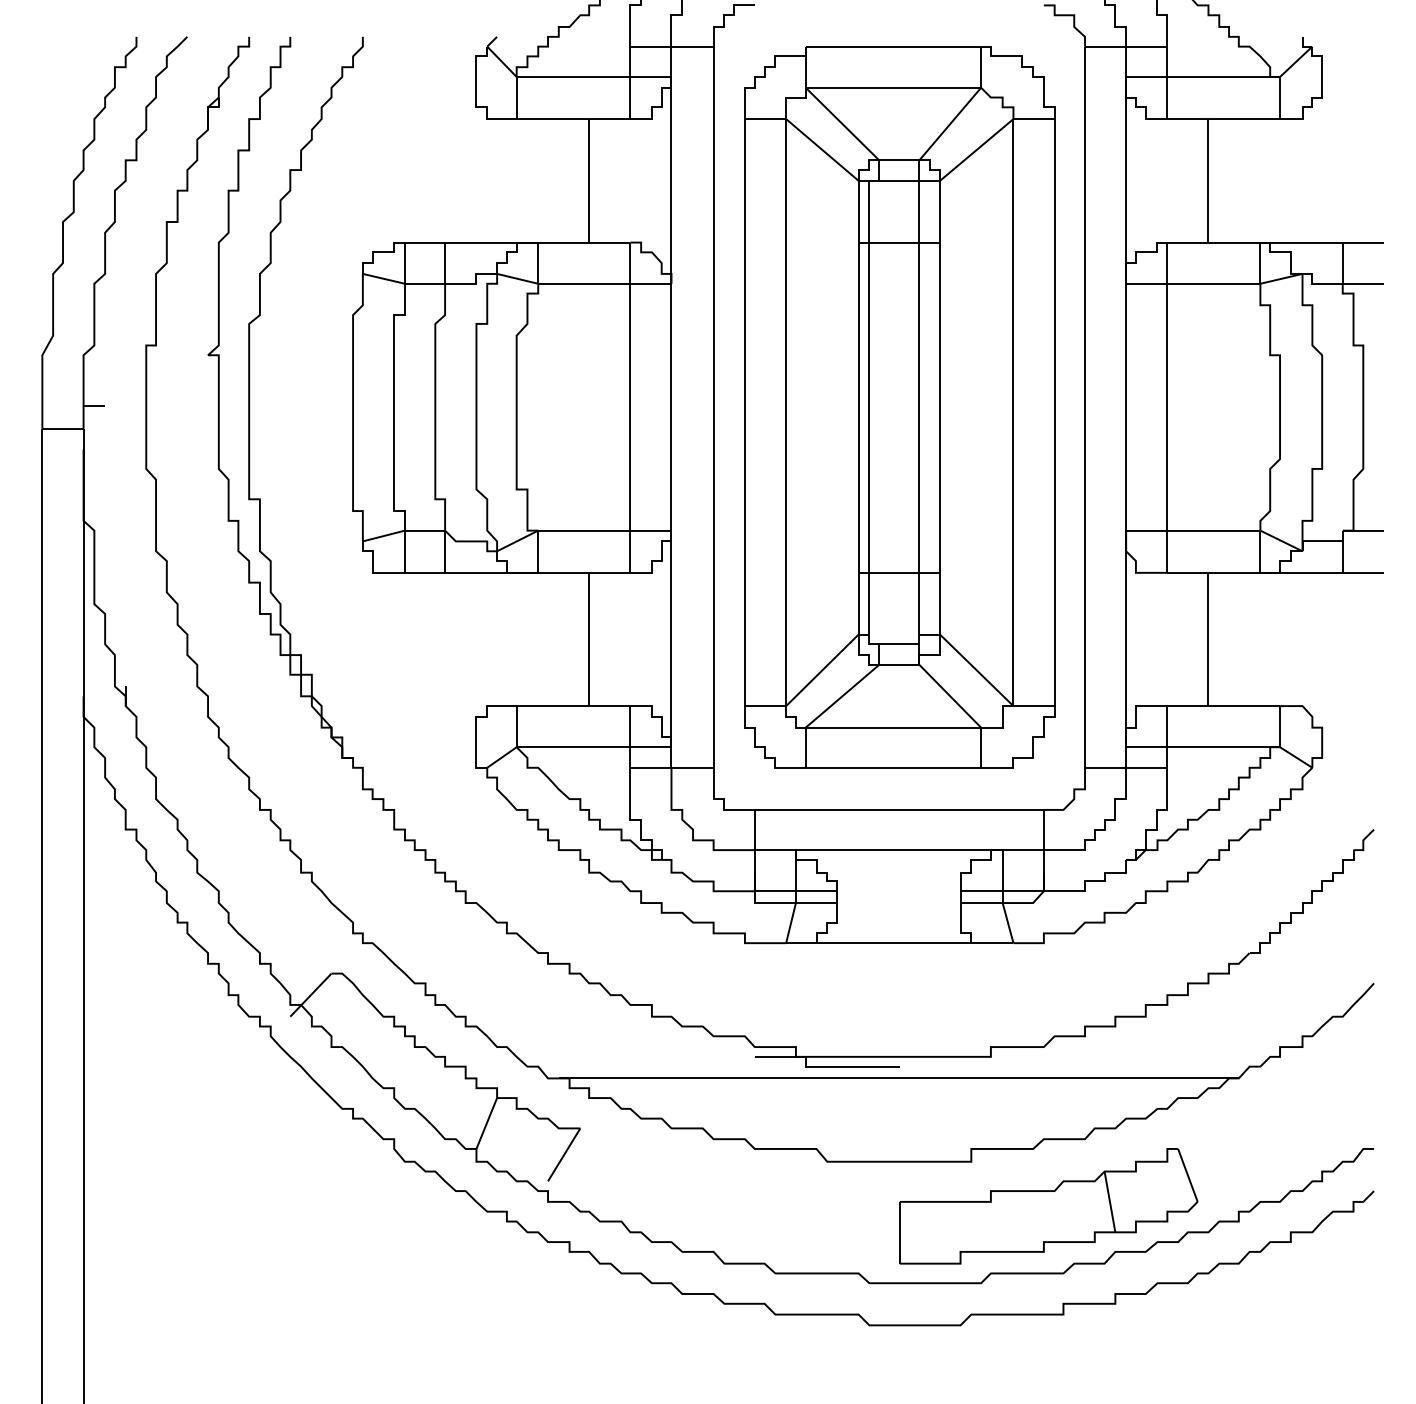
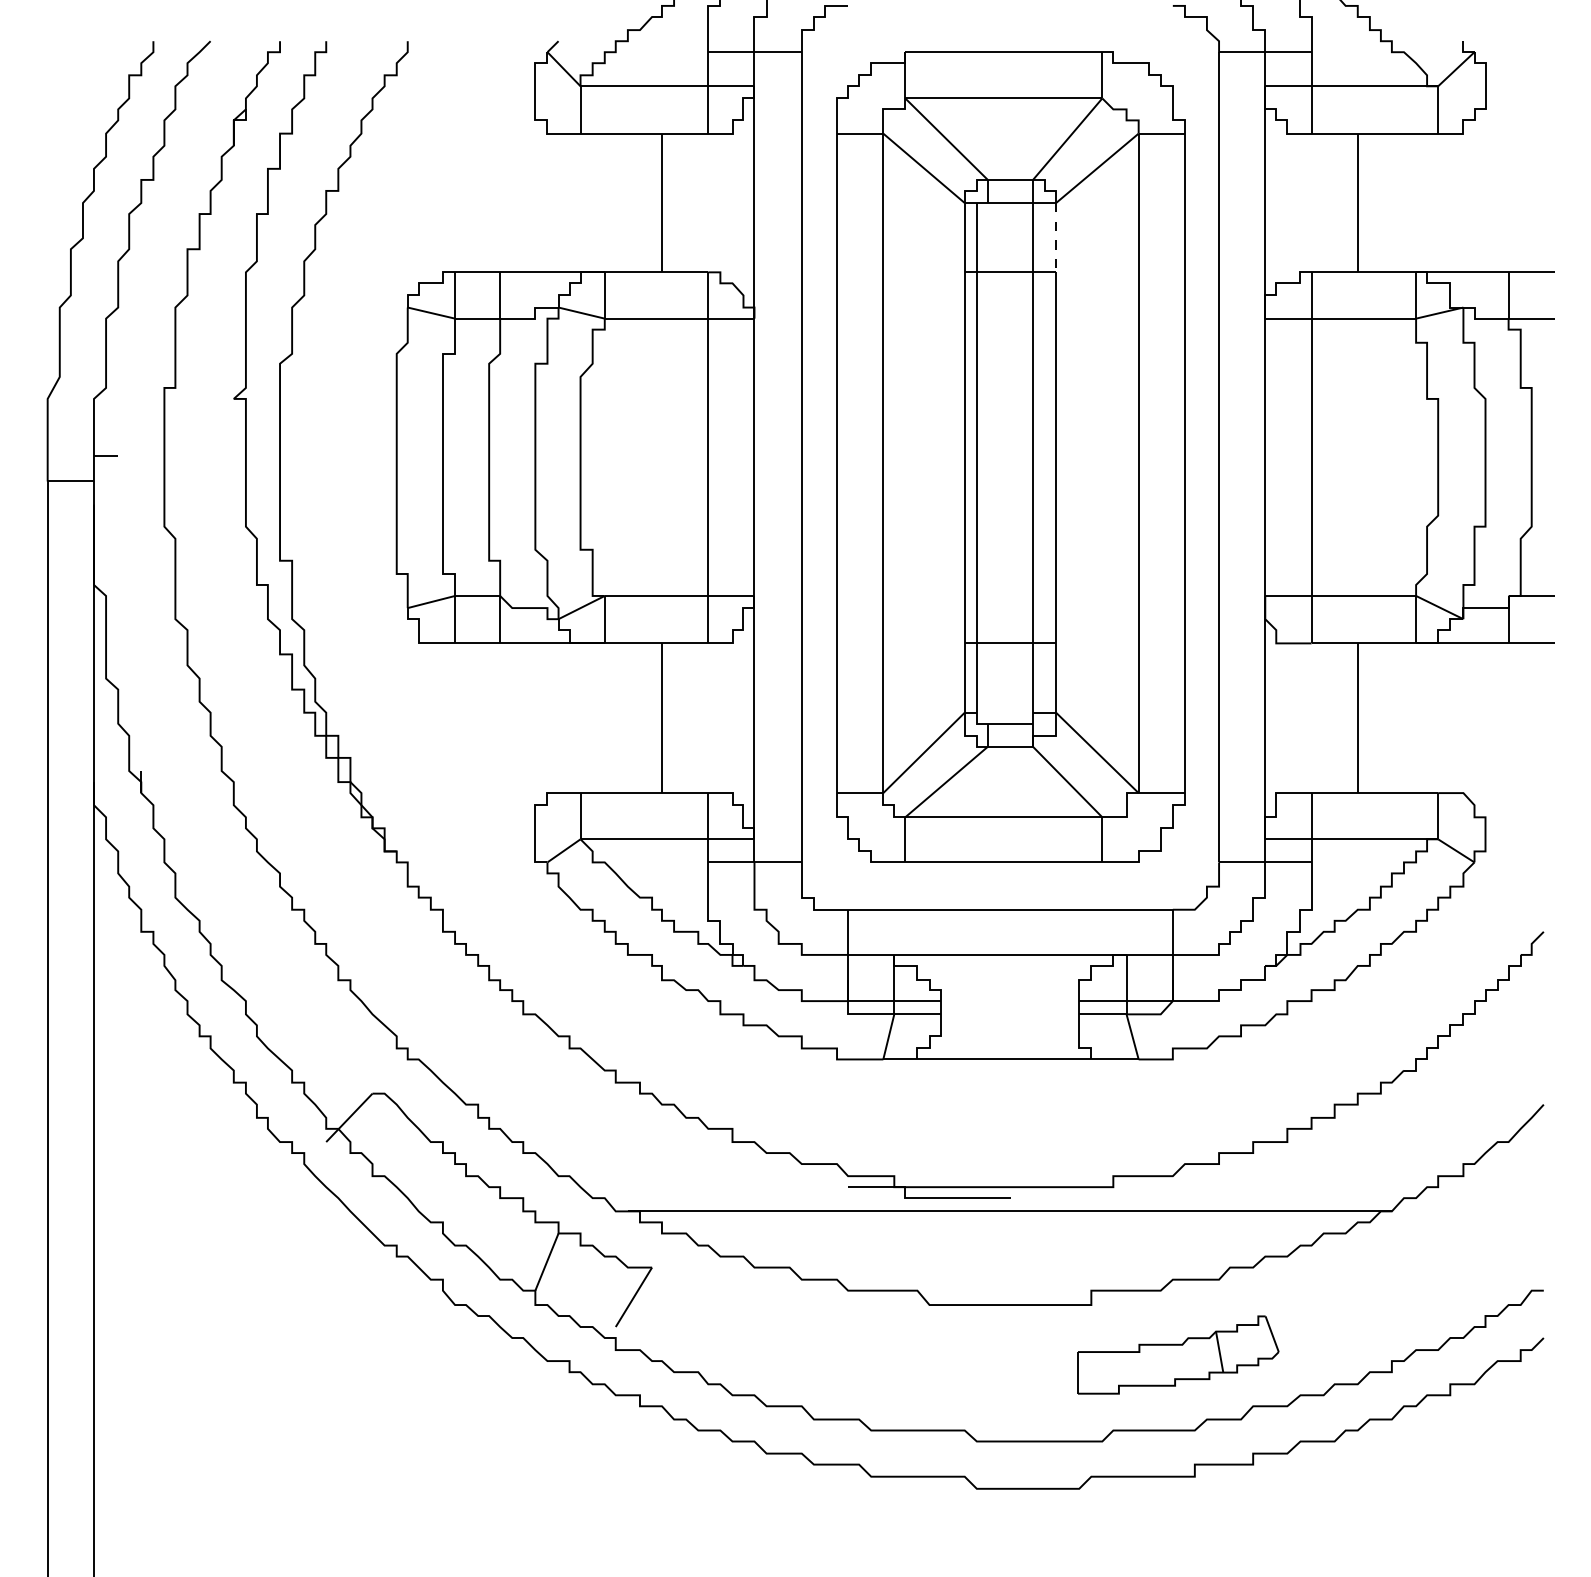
line: (940, 211) -> (1056, 237), solid -> dashed
part: (1048, 1205) -> (1178, 1354), size x0.6

